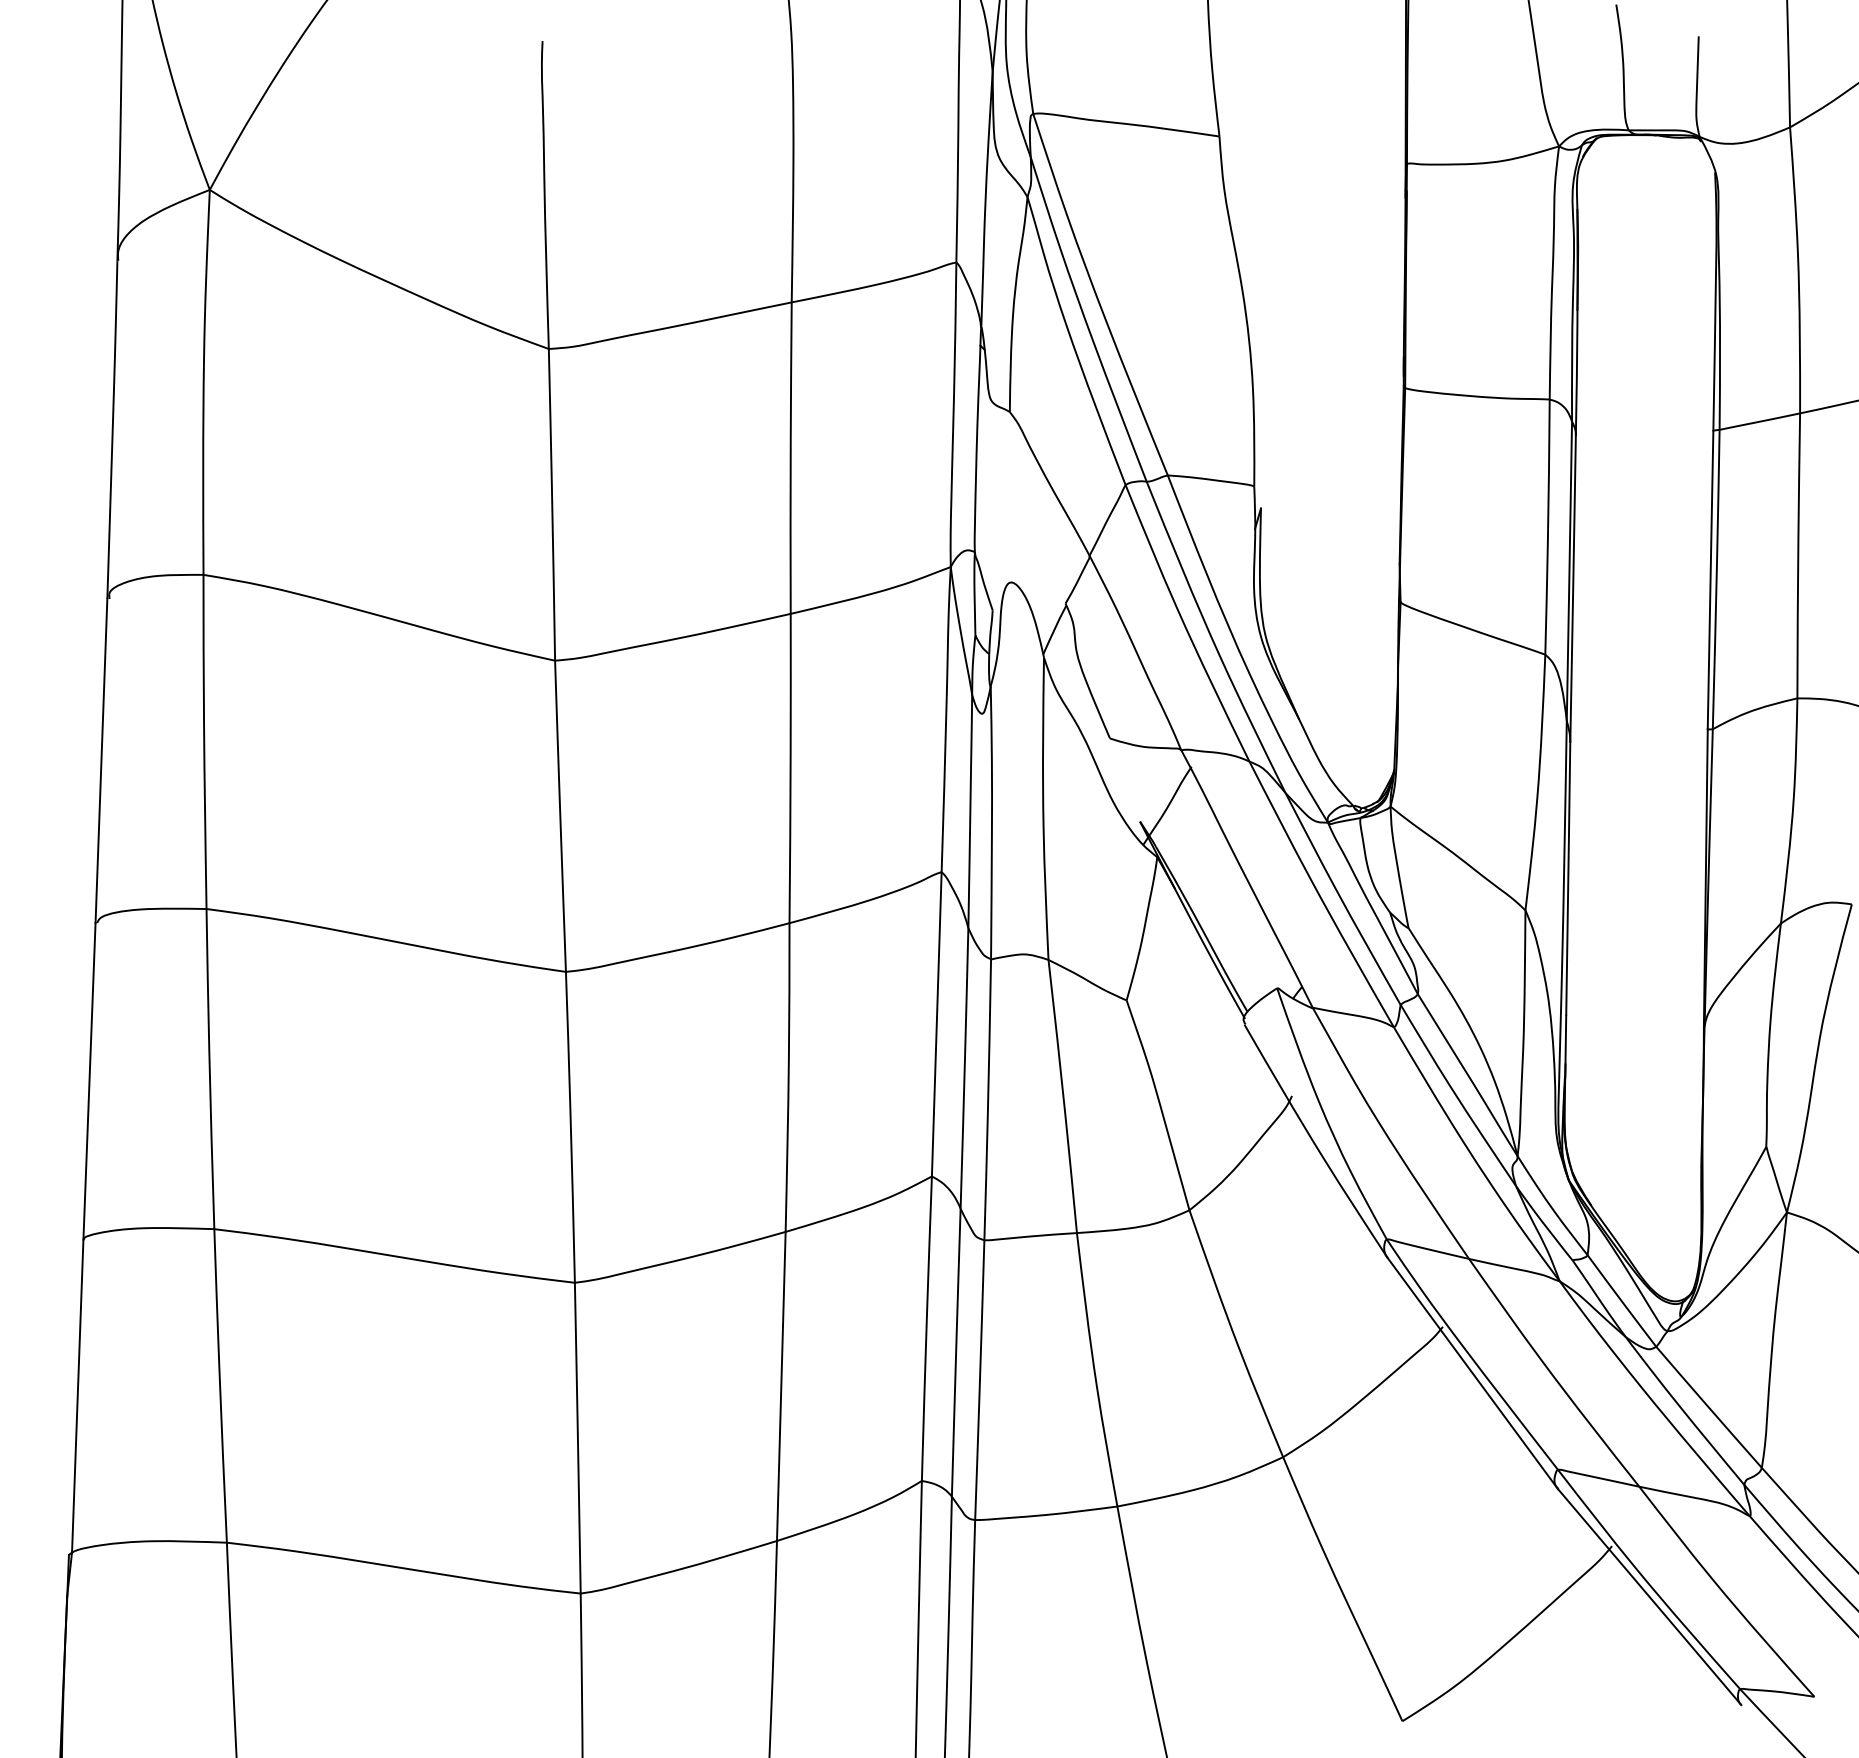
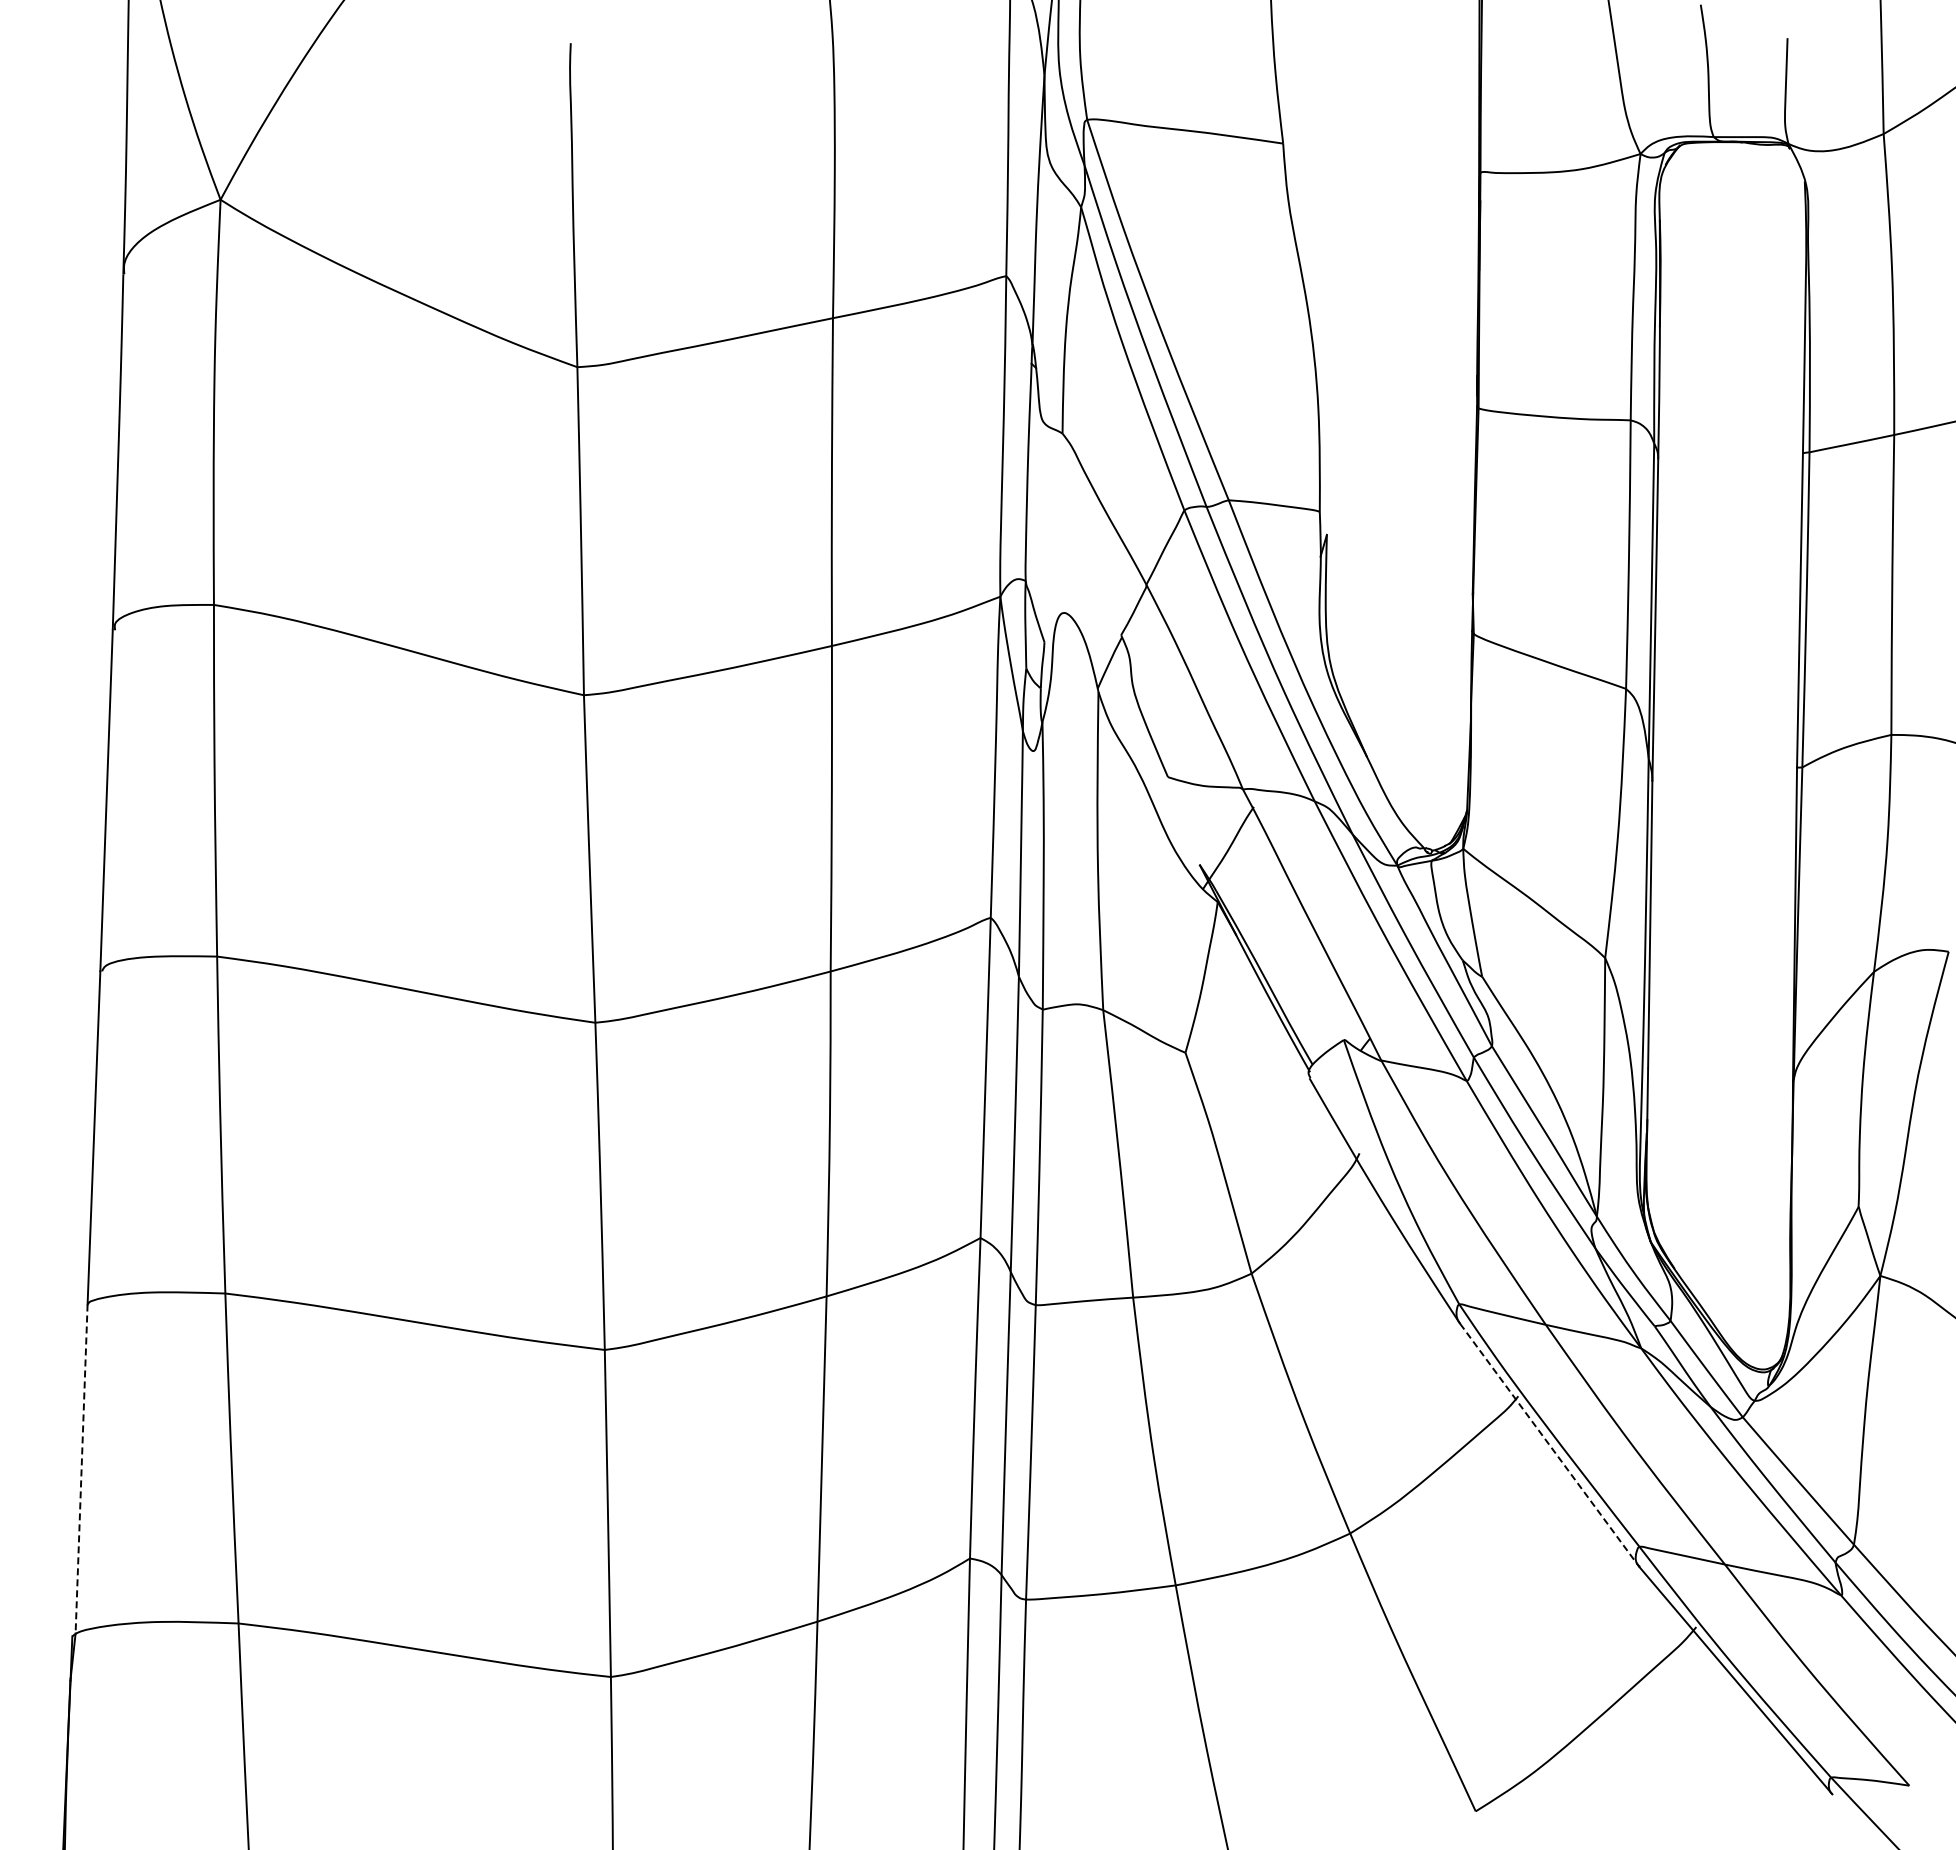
line: (1473, 1373) -> (1550, 1445), solid -> dashed
line: (77, 1396) -> (81, 1469), solid -> dashed

